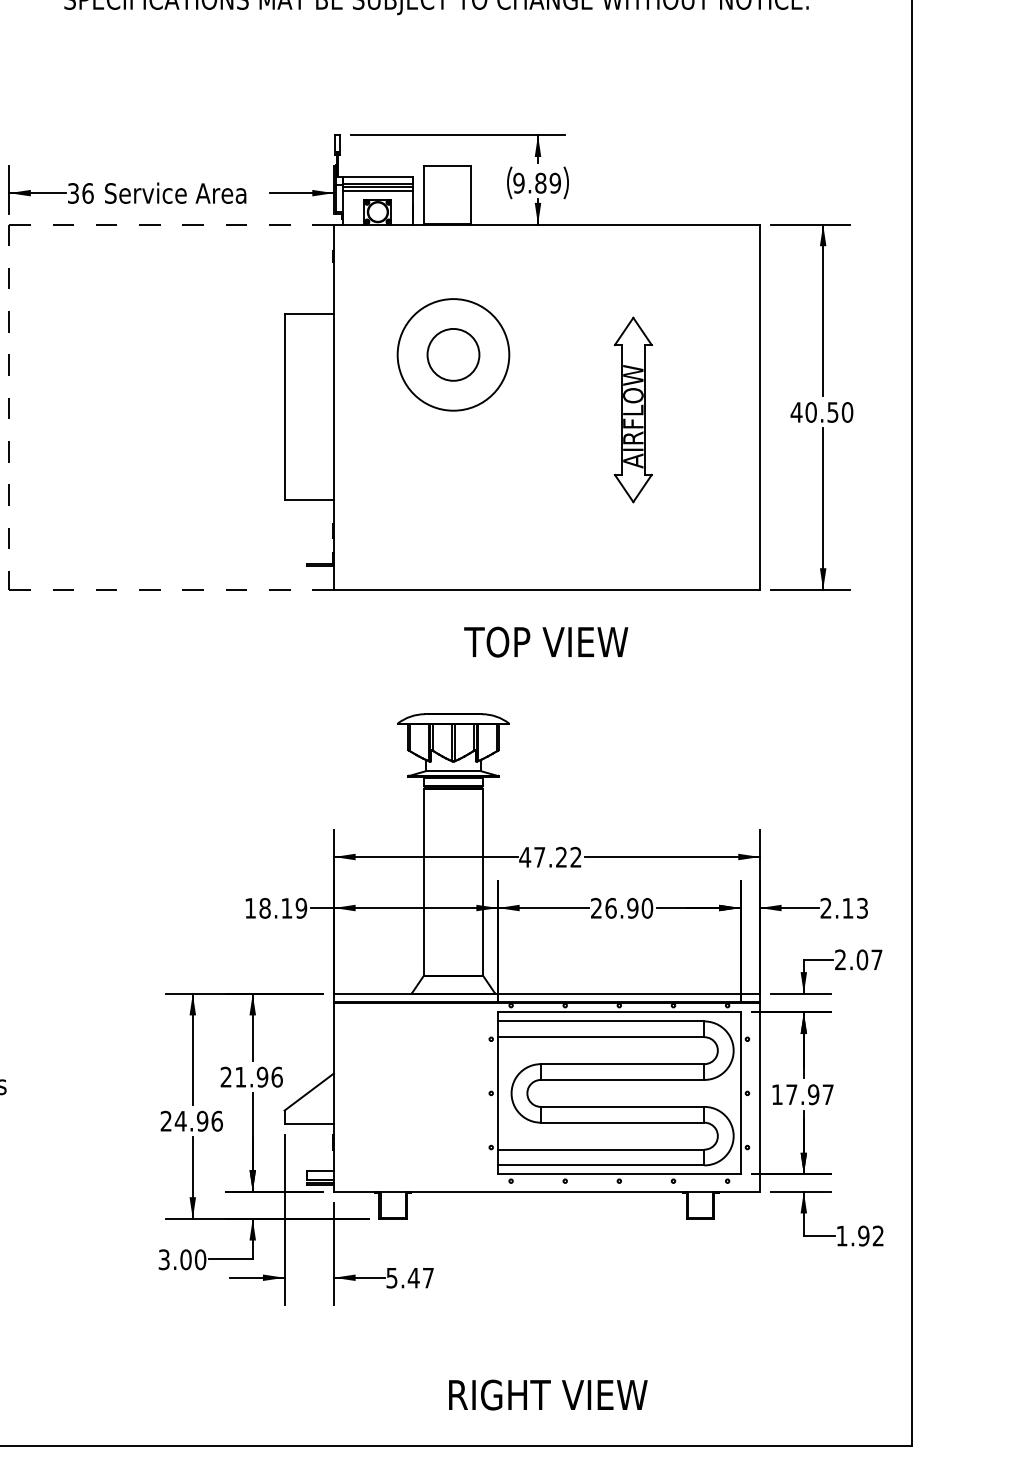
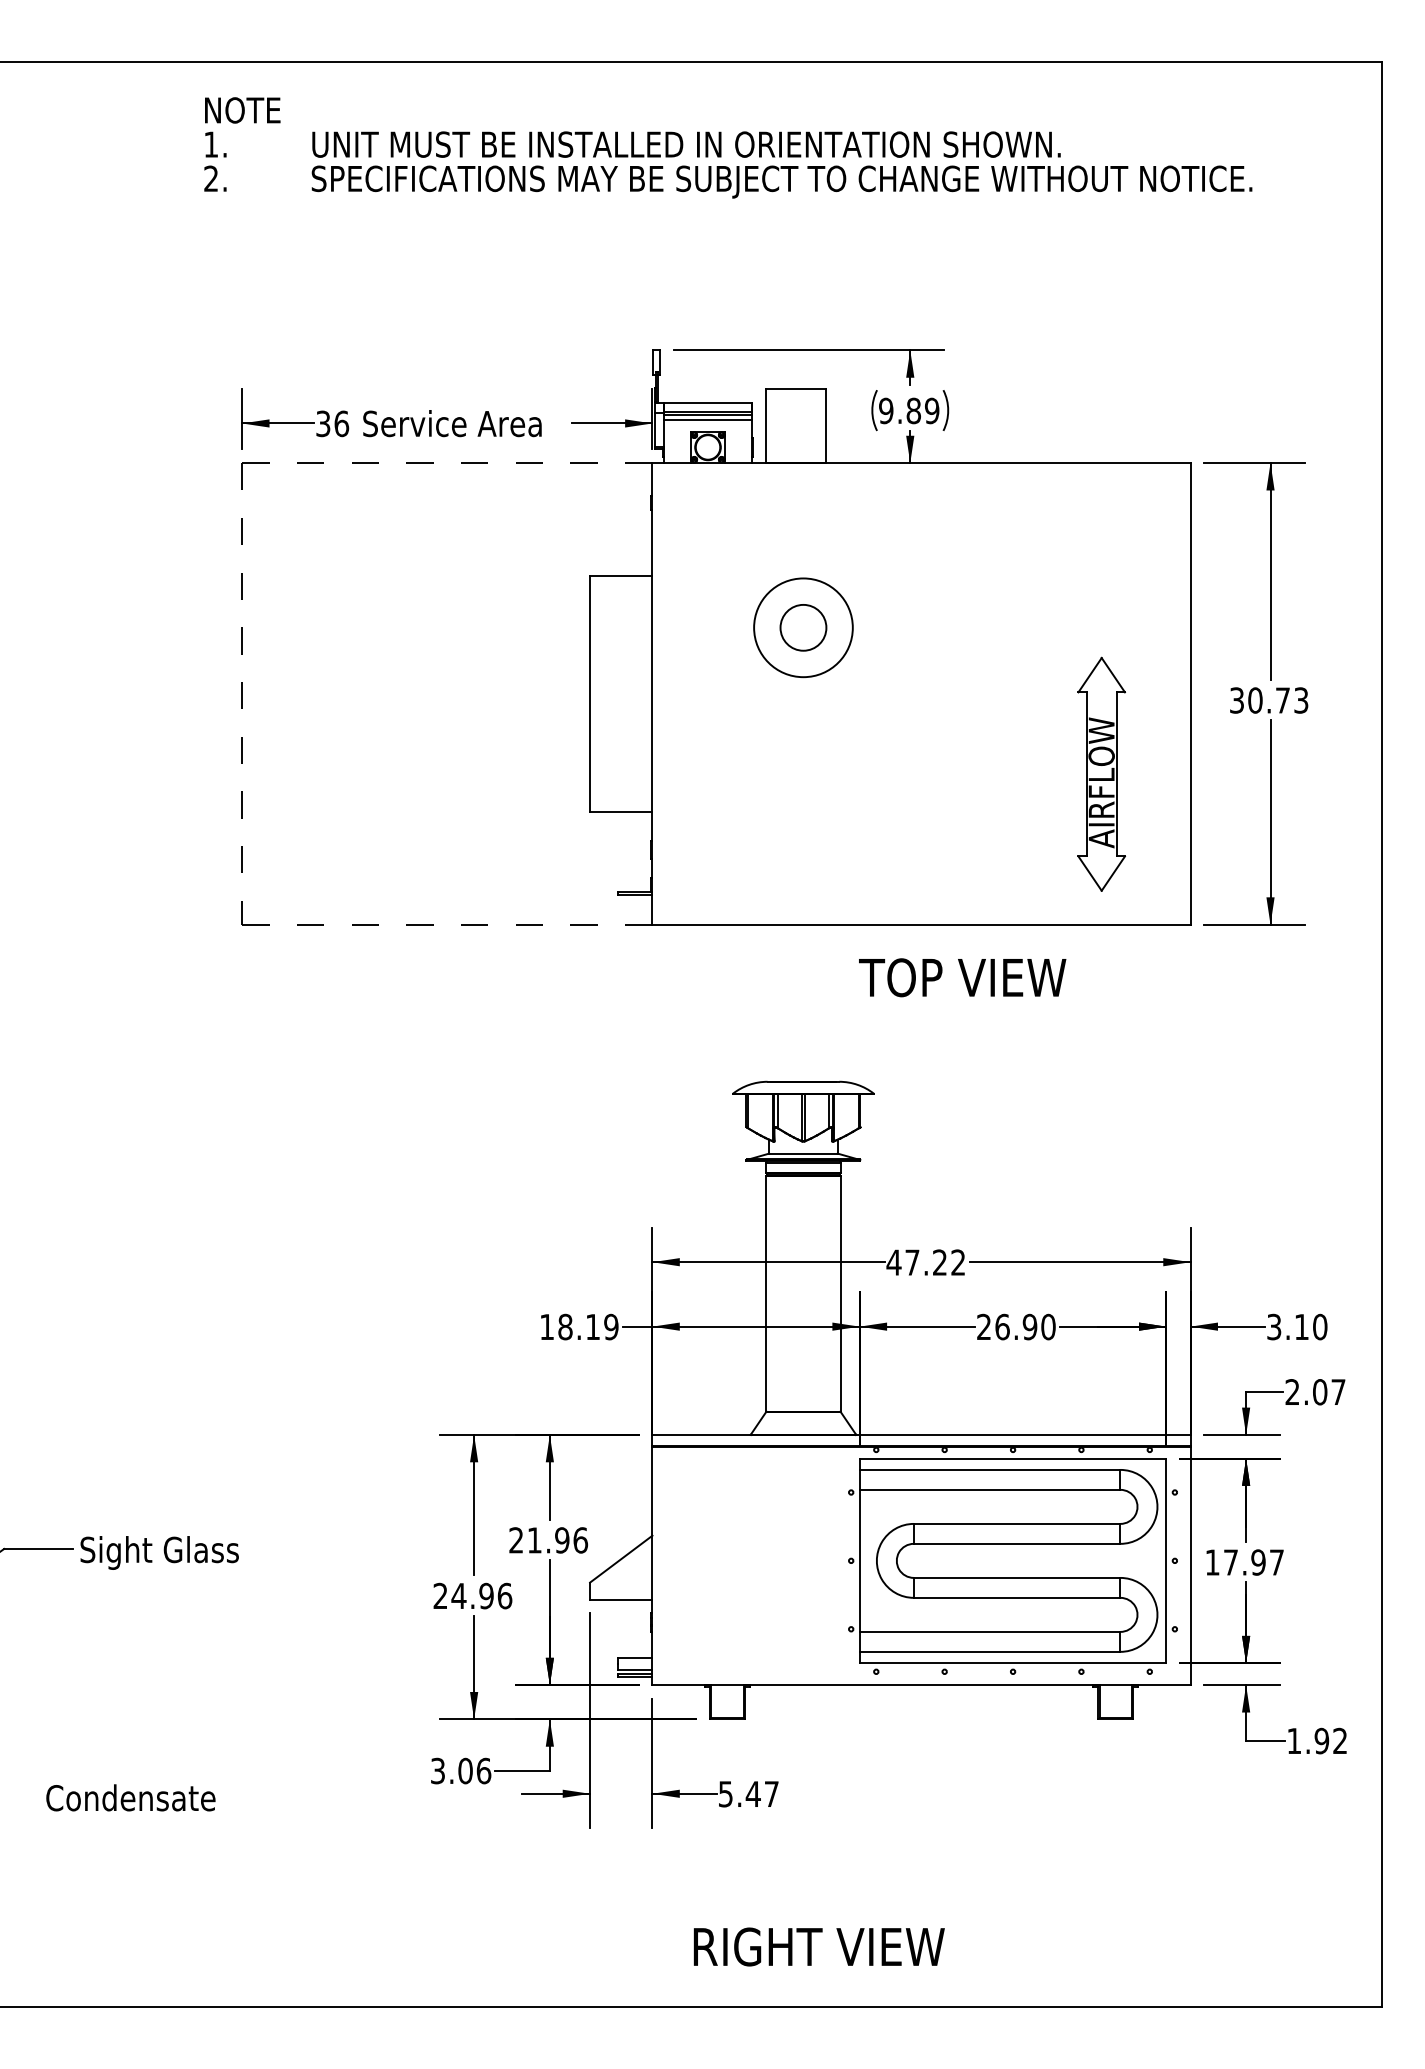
circle: (452, 354) -> (802, 627), size x0.7
circle: (453, 354) -> (803, 627), size x0.7
part: (633, 409) -> (1101, 773), moved
text: (821, 412) -> (1268, 700), 40.50 -> 30.73
text: (546, 641) -> (962, 977), moved
text: (844, 907) -> (1297, 1326), 2.13 -> 3.10
text: (200, 1259) -> (483, 1770), 3.00 -> 3.06
text: (547, 1394) -> (818, 1946), moved

